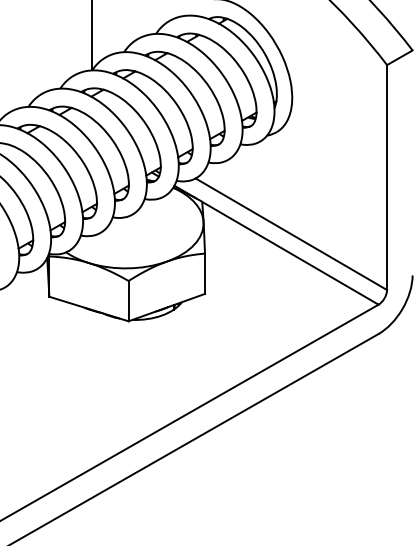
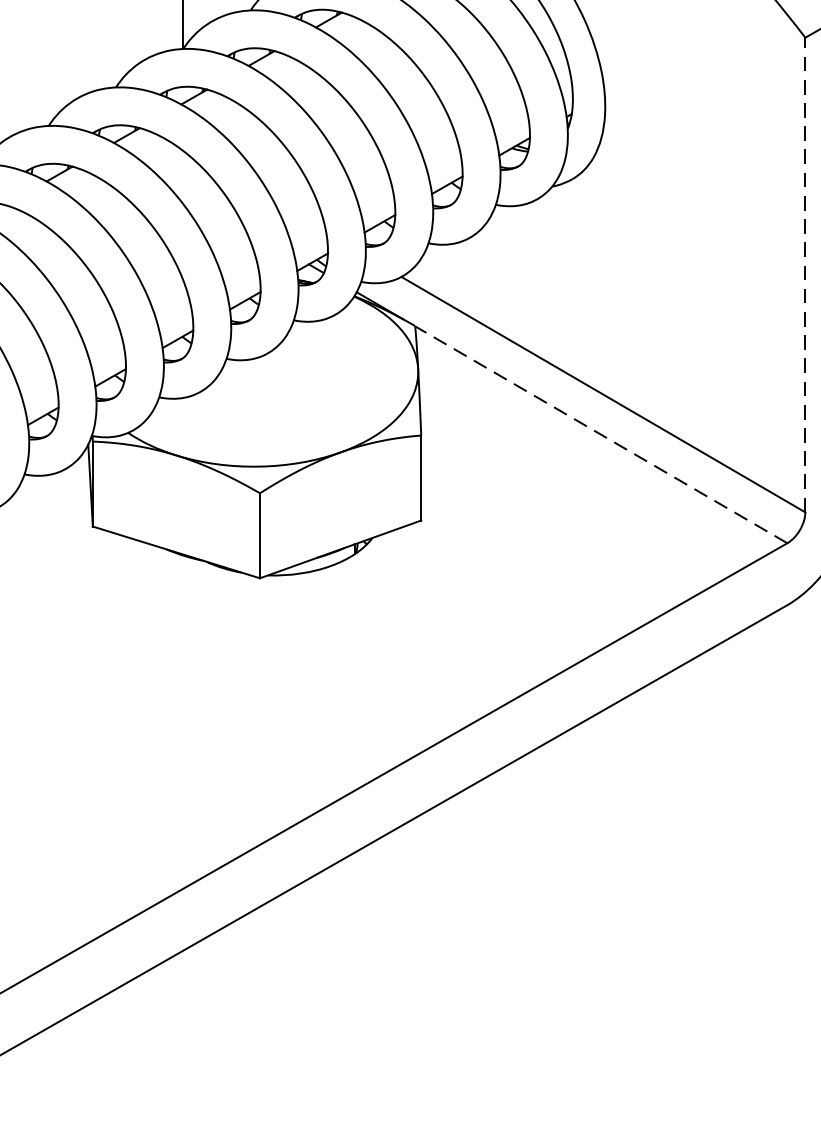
line: (387, 177) -> (806, 274), solid -> dashed
line: (289, 253) -> (599, 435), solid -> dashed

